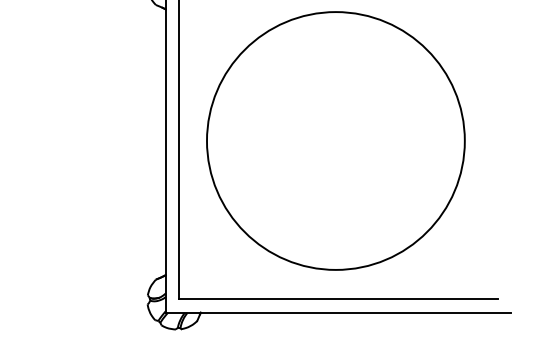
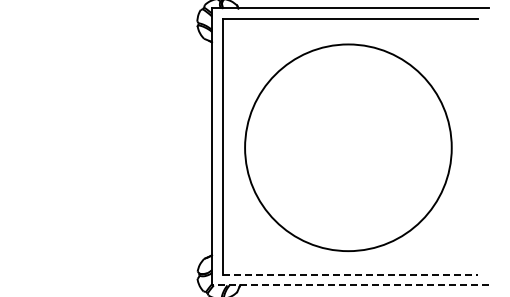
line: (338, 299) -> (350, 274), solid -> dashed
line: (338, 312) -> (350, 285), solid -> dashed

